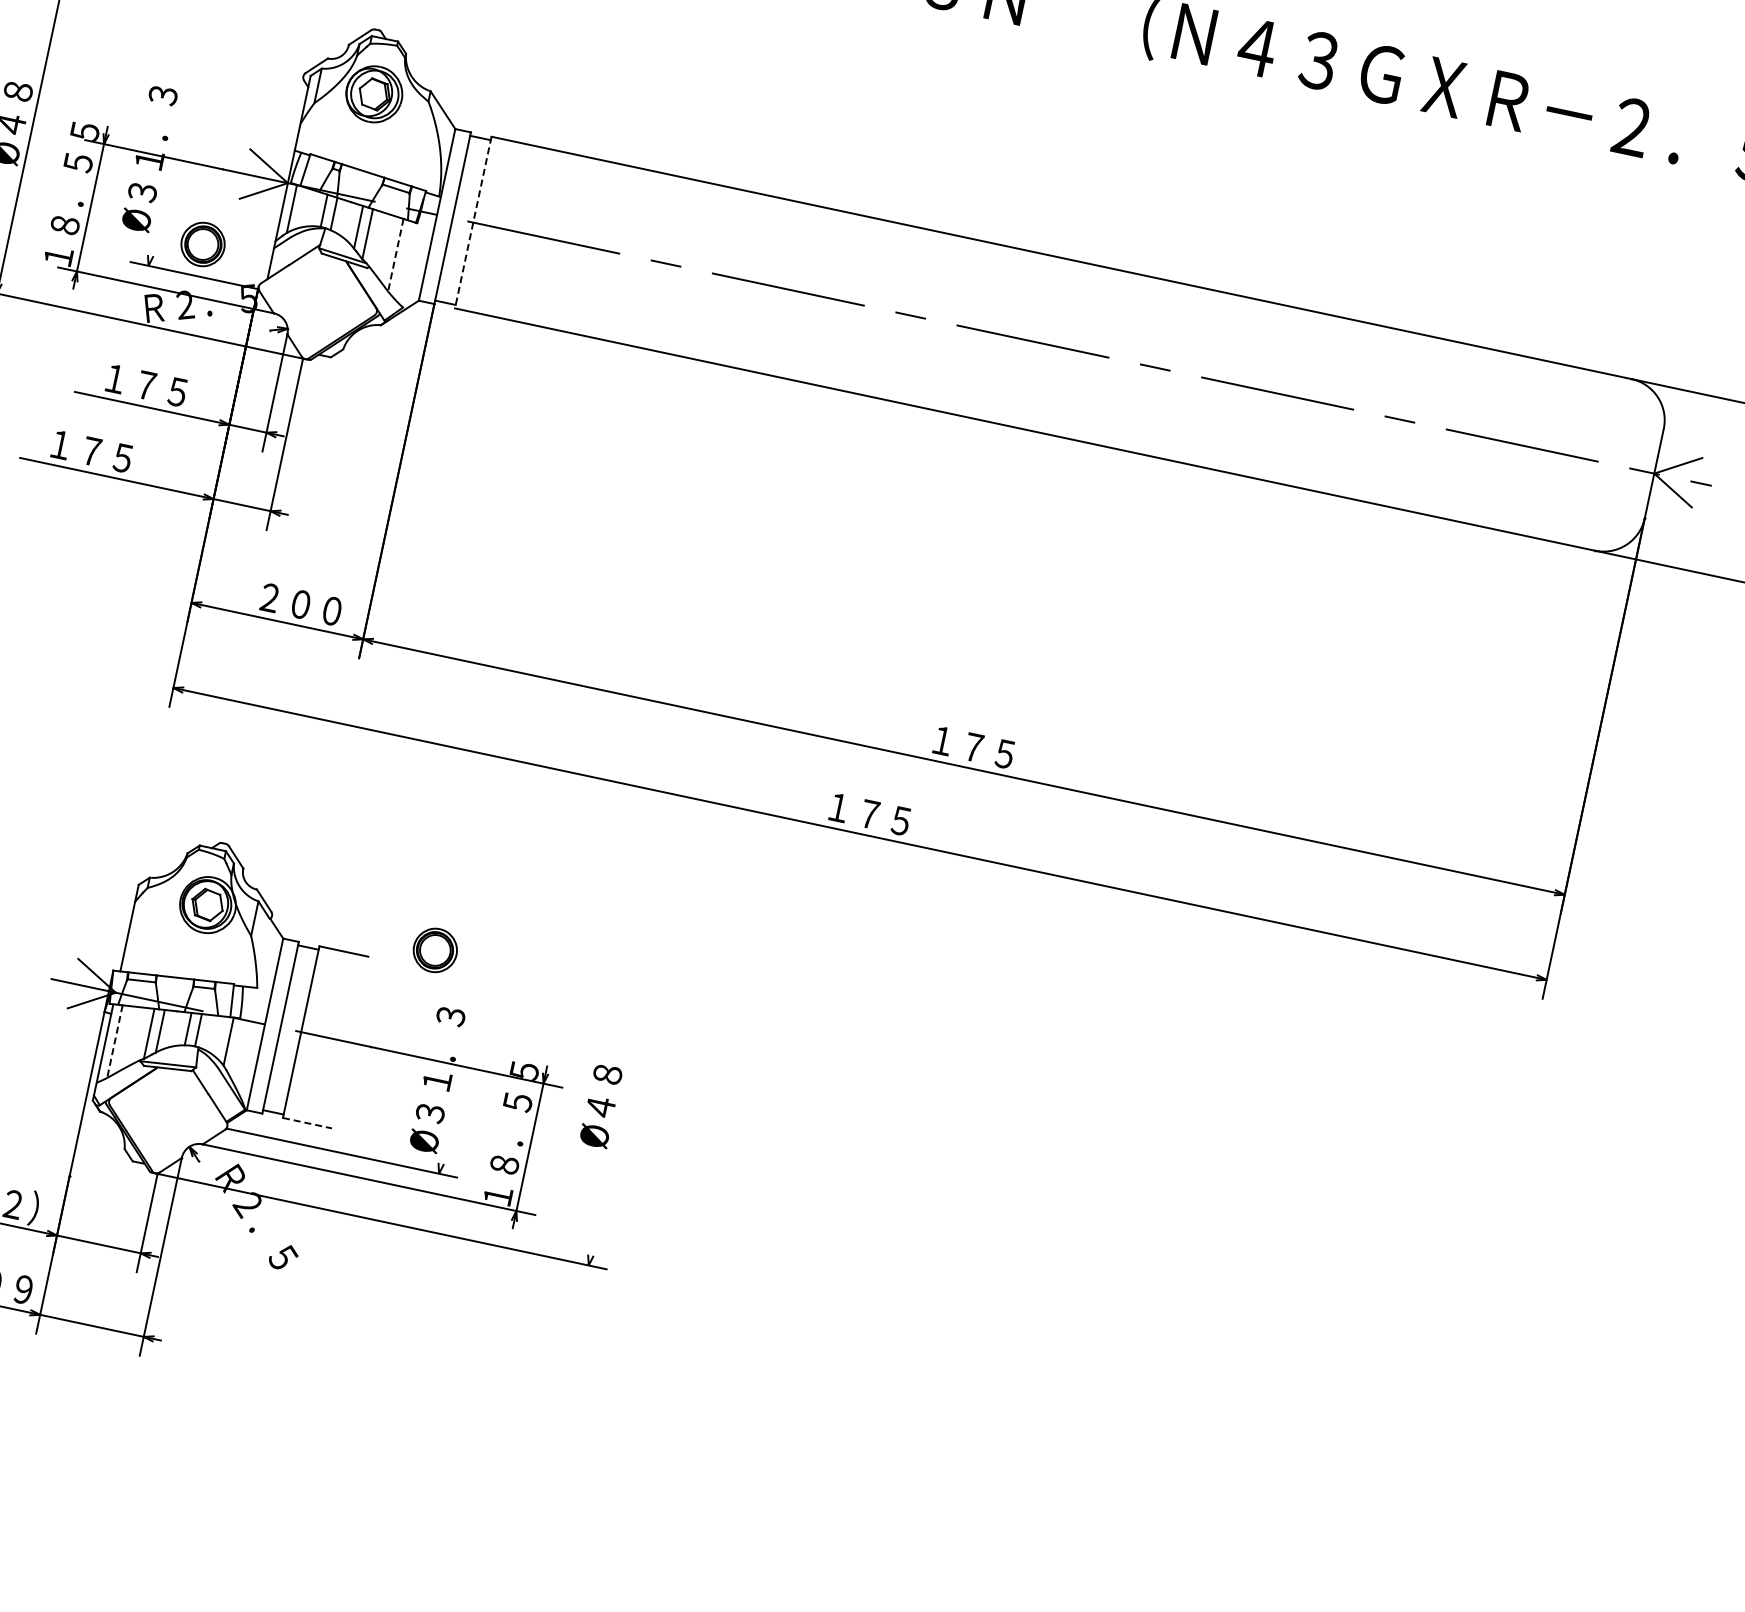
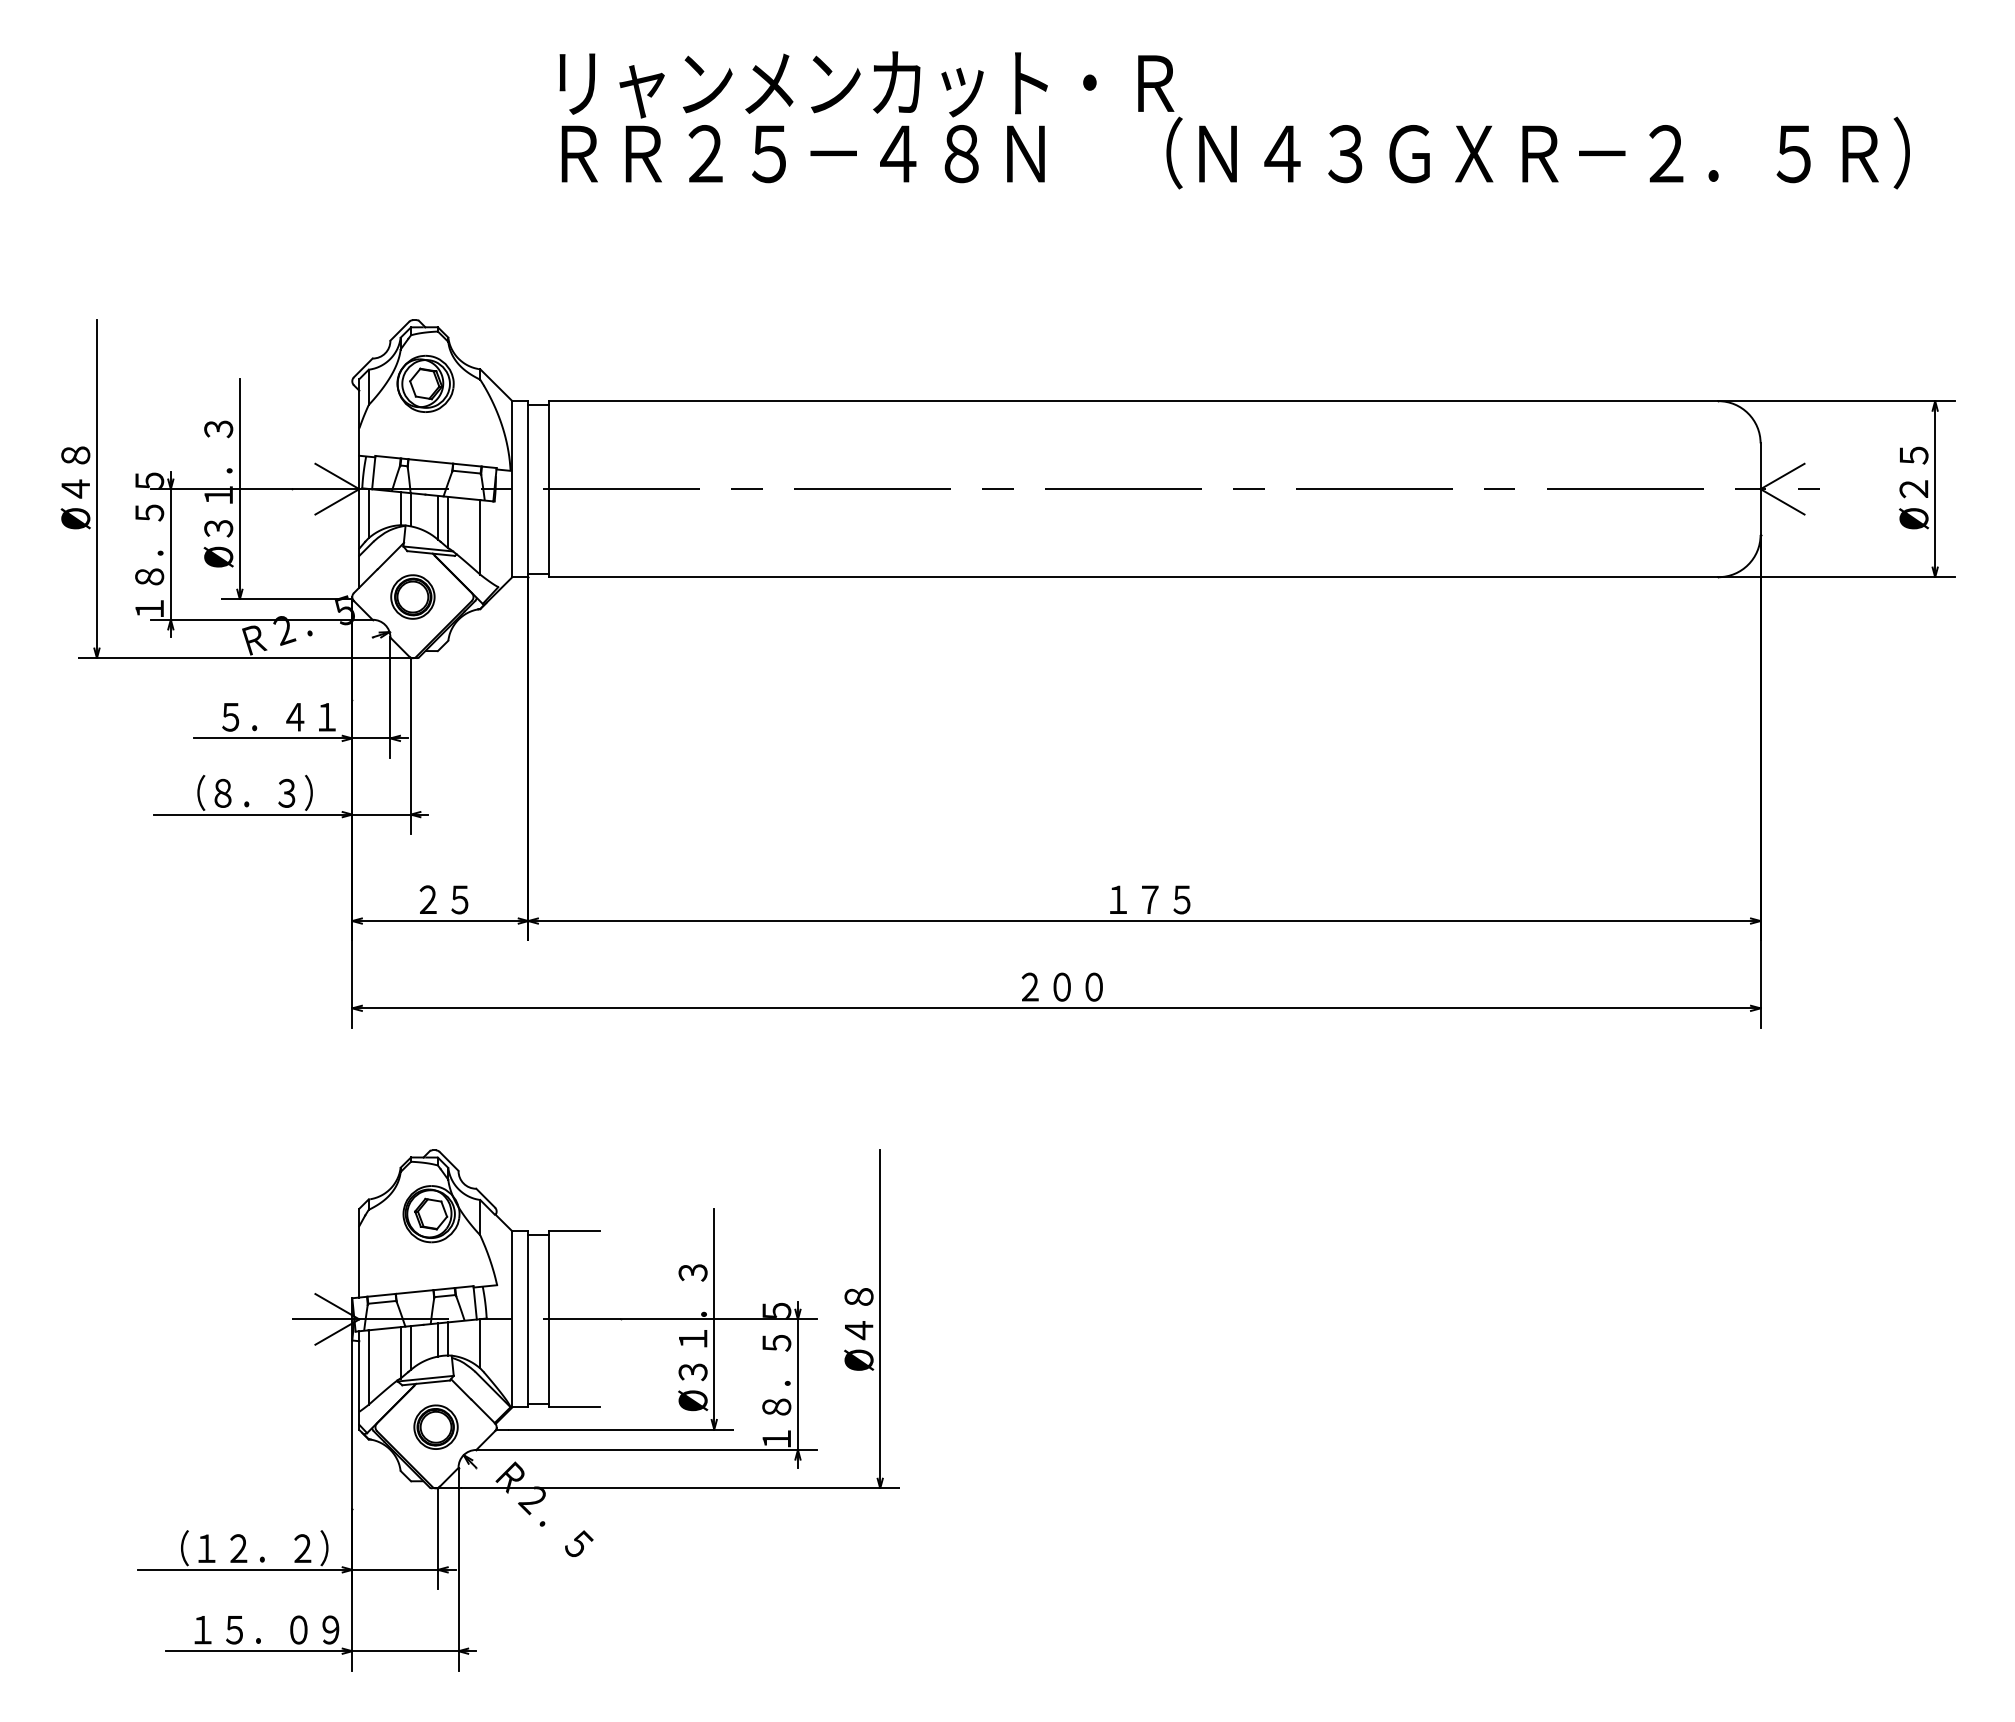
line: (171, 157) -> (239, 488), added
line: (473, 222) -> (549, 489), dashed -> solid
part: (202, 243) -> (412, 596), moved
line: (396, 255) -> (480, 537), dashed -> solid
text: (161, 389) -> (278, 717), １７５ -> ５．４１
text: (115, 455) -> (247, 792), １７５ -> （８．３）
text: (316, 607) -> (475, 899), ２００ -> ２５
text: (869, 813) -> (1061, 986), １７５ -> ２００
part: (434, 949) -> (435, 1426), moved
line: (114, 1042) -> (368, 1368), dashed -> solid
line: (462, 1066) -> (714, 1319), added
line: (623, 1100) -> (880, 1319), added
line: (308, 1123) -> (575, 1407), dashed -> solid

